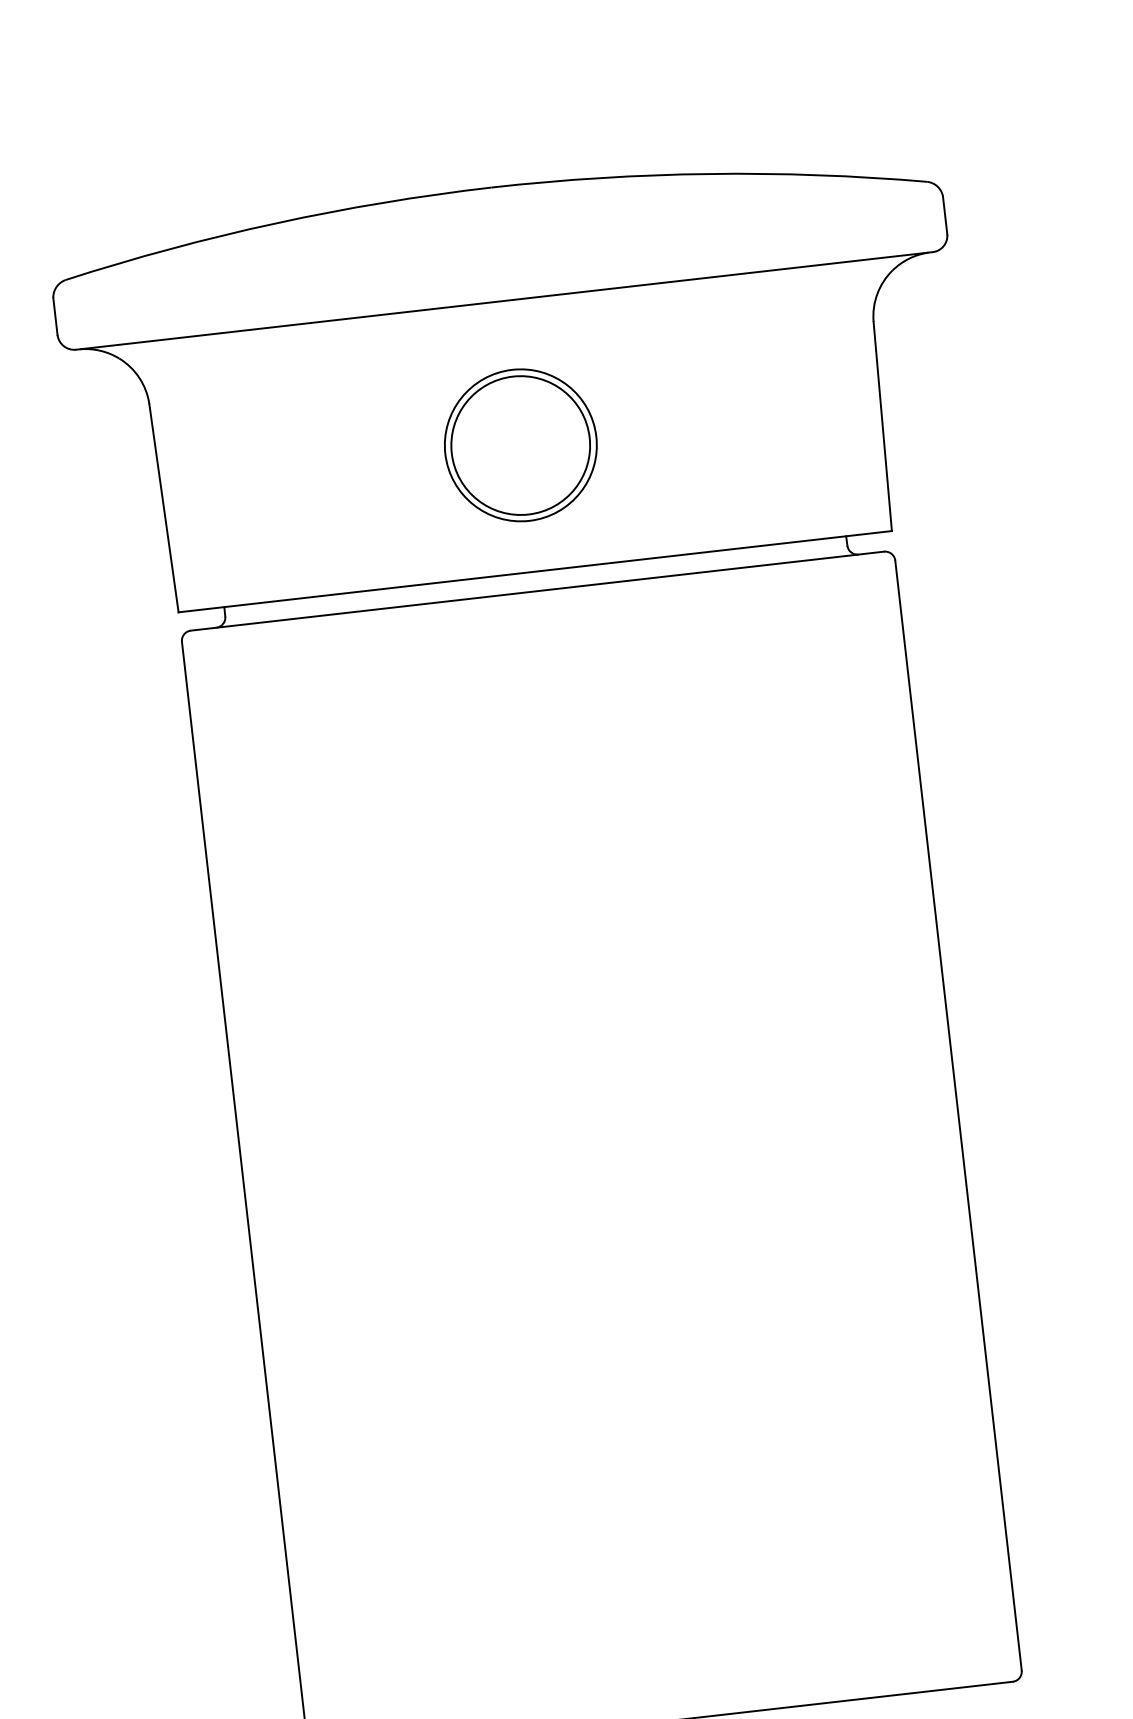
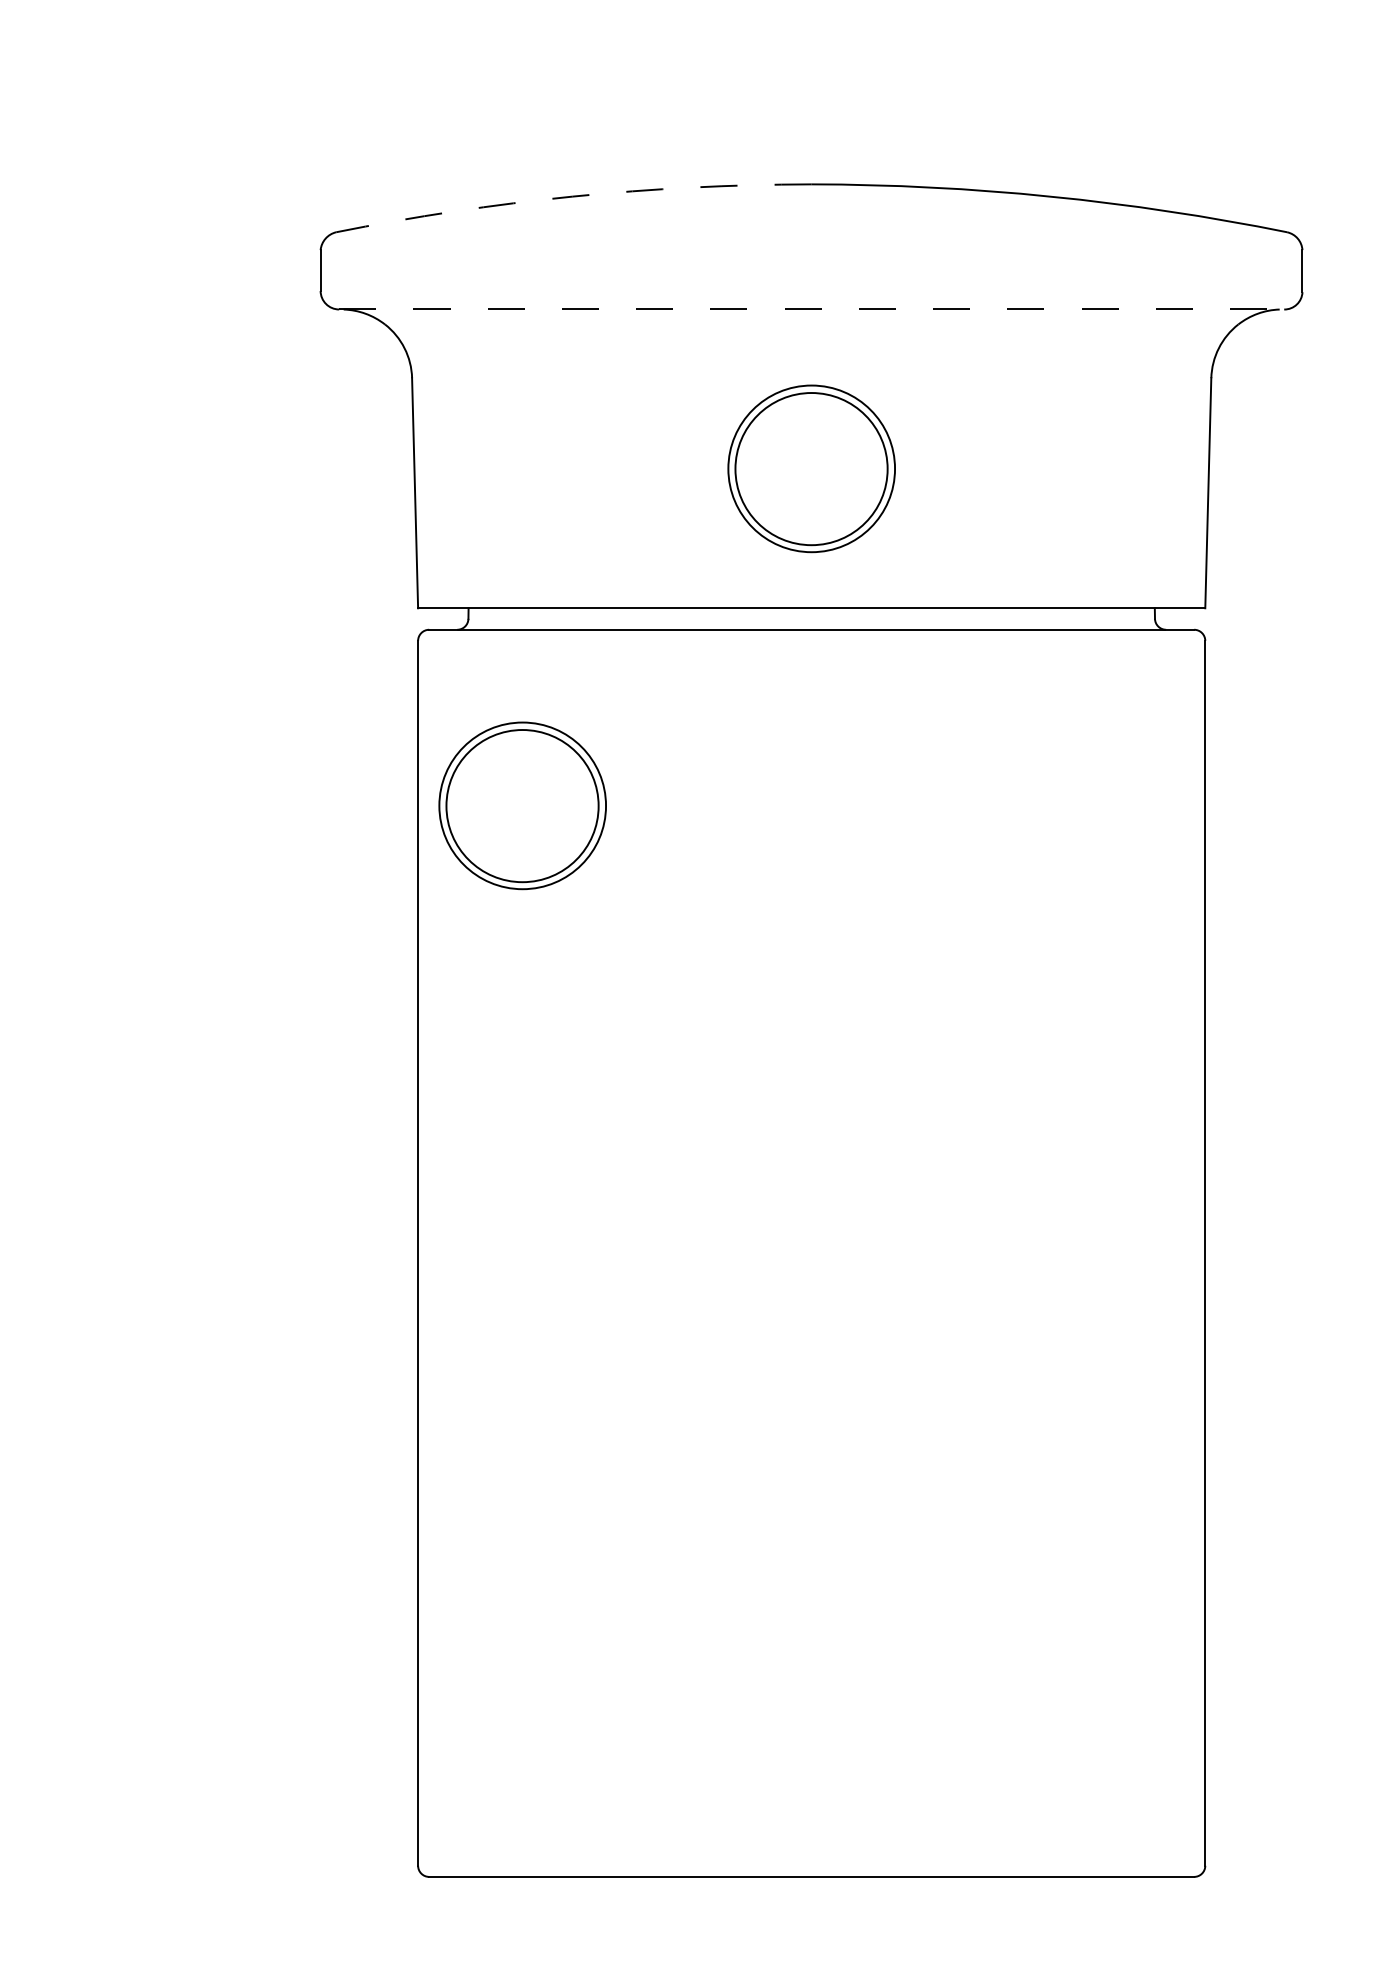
arc: (275, 223) -> (572, 196), solid -> dashed
line: (504, 300) -> (811, 309), solid -> dashed
part: (293, 780) -> (522, 805), added

